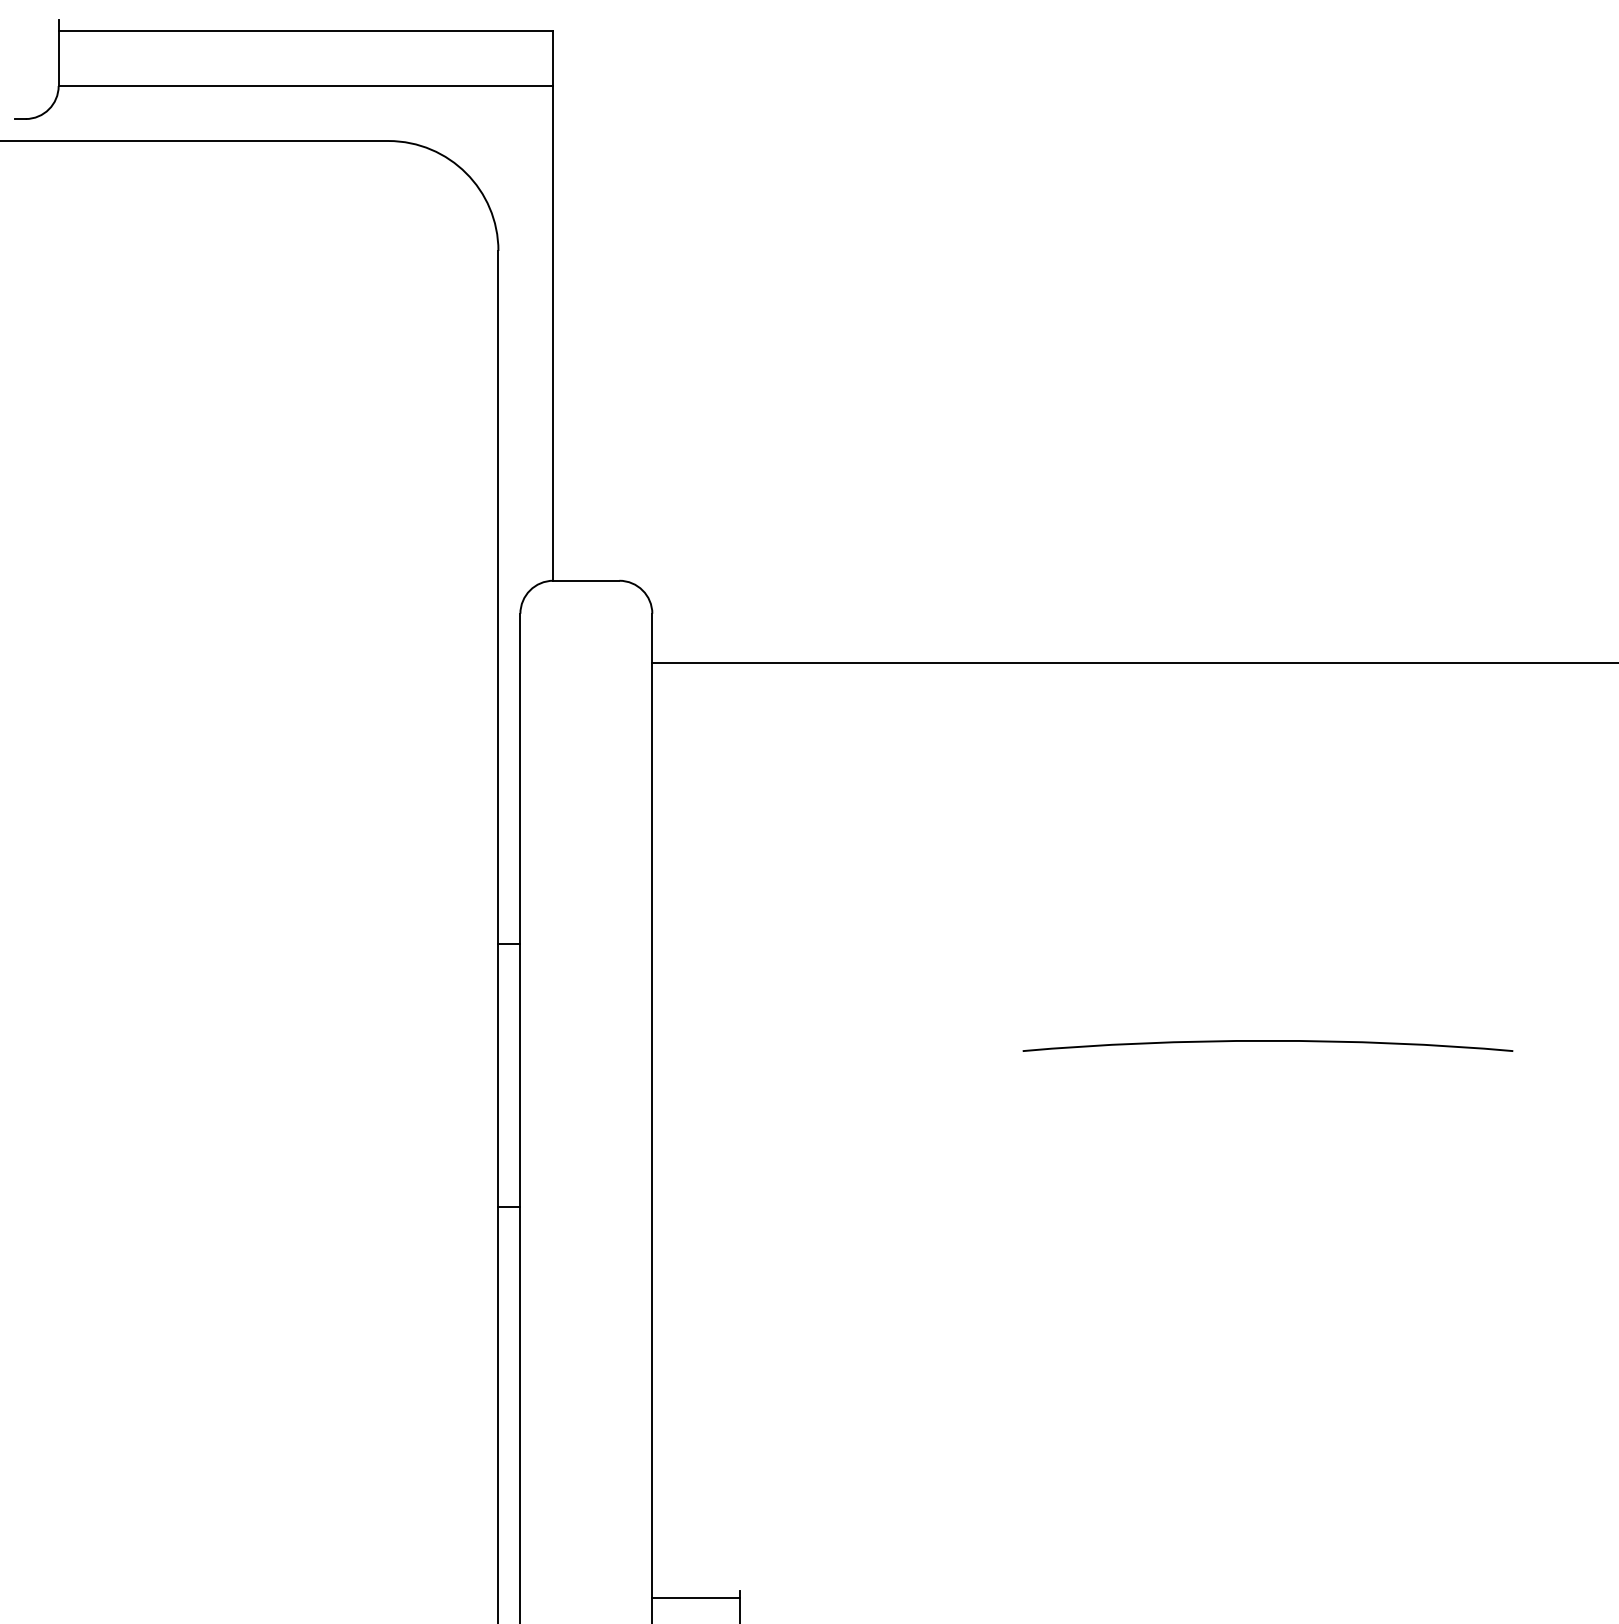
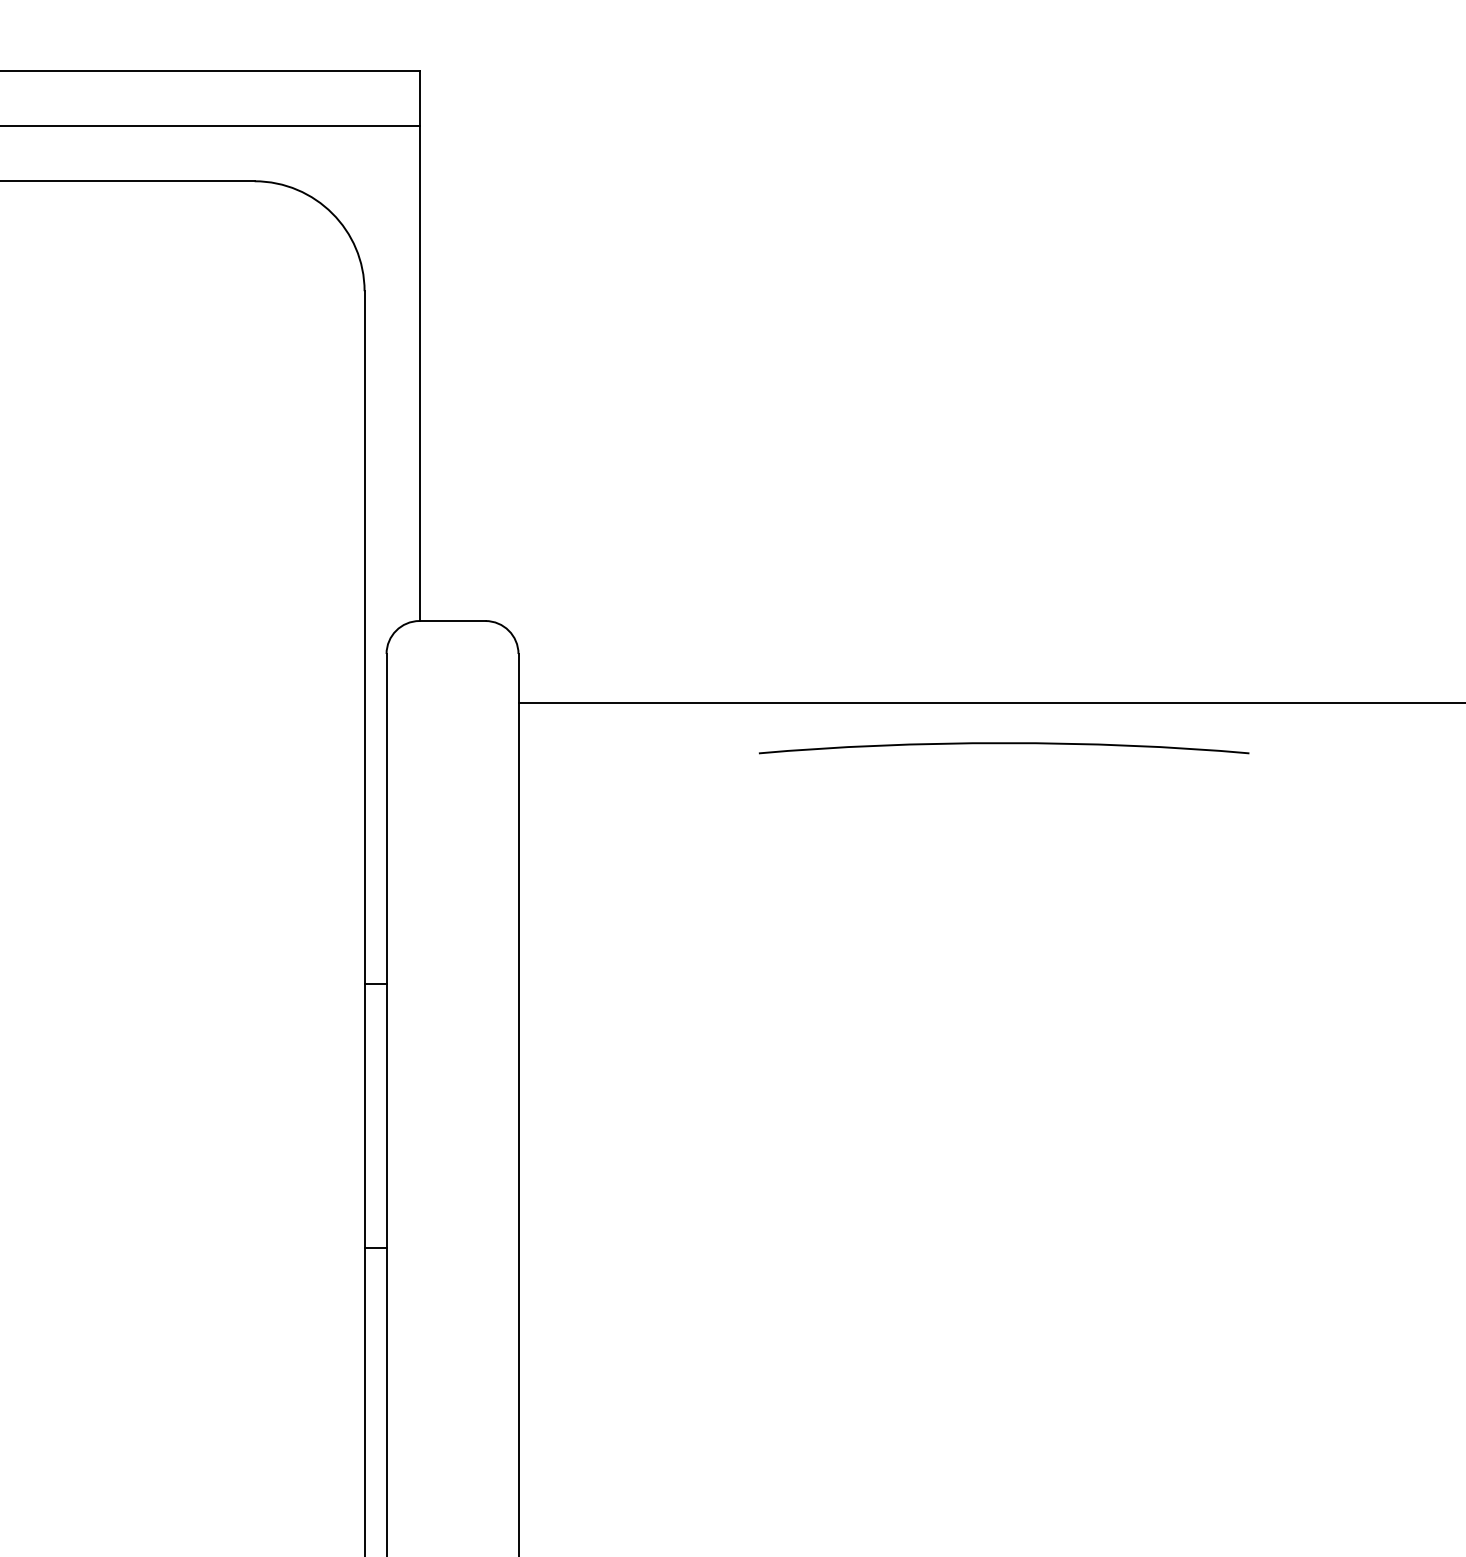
curve: (1267, 1041) -> (1003, 743), moved

